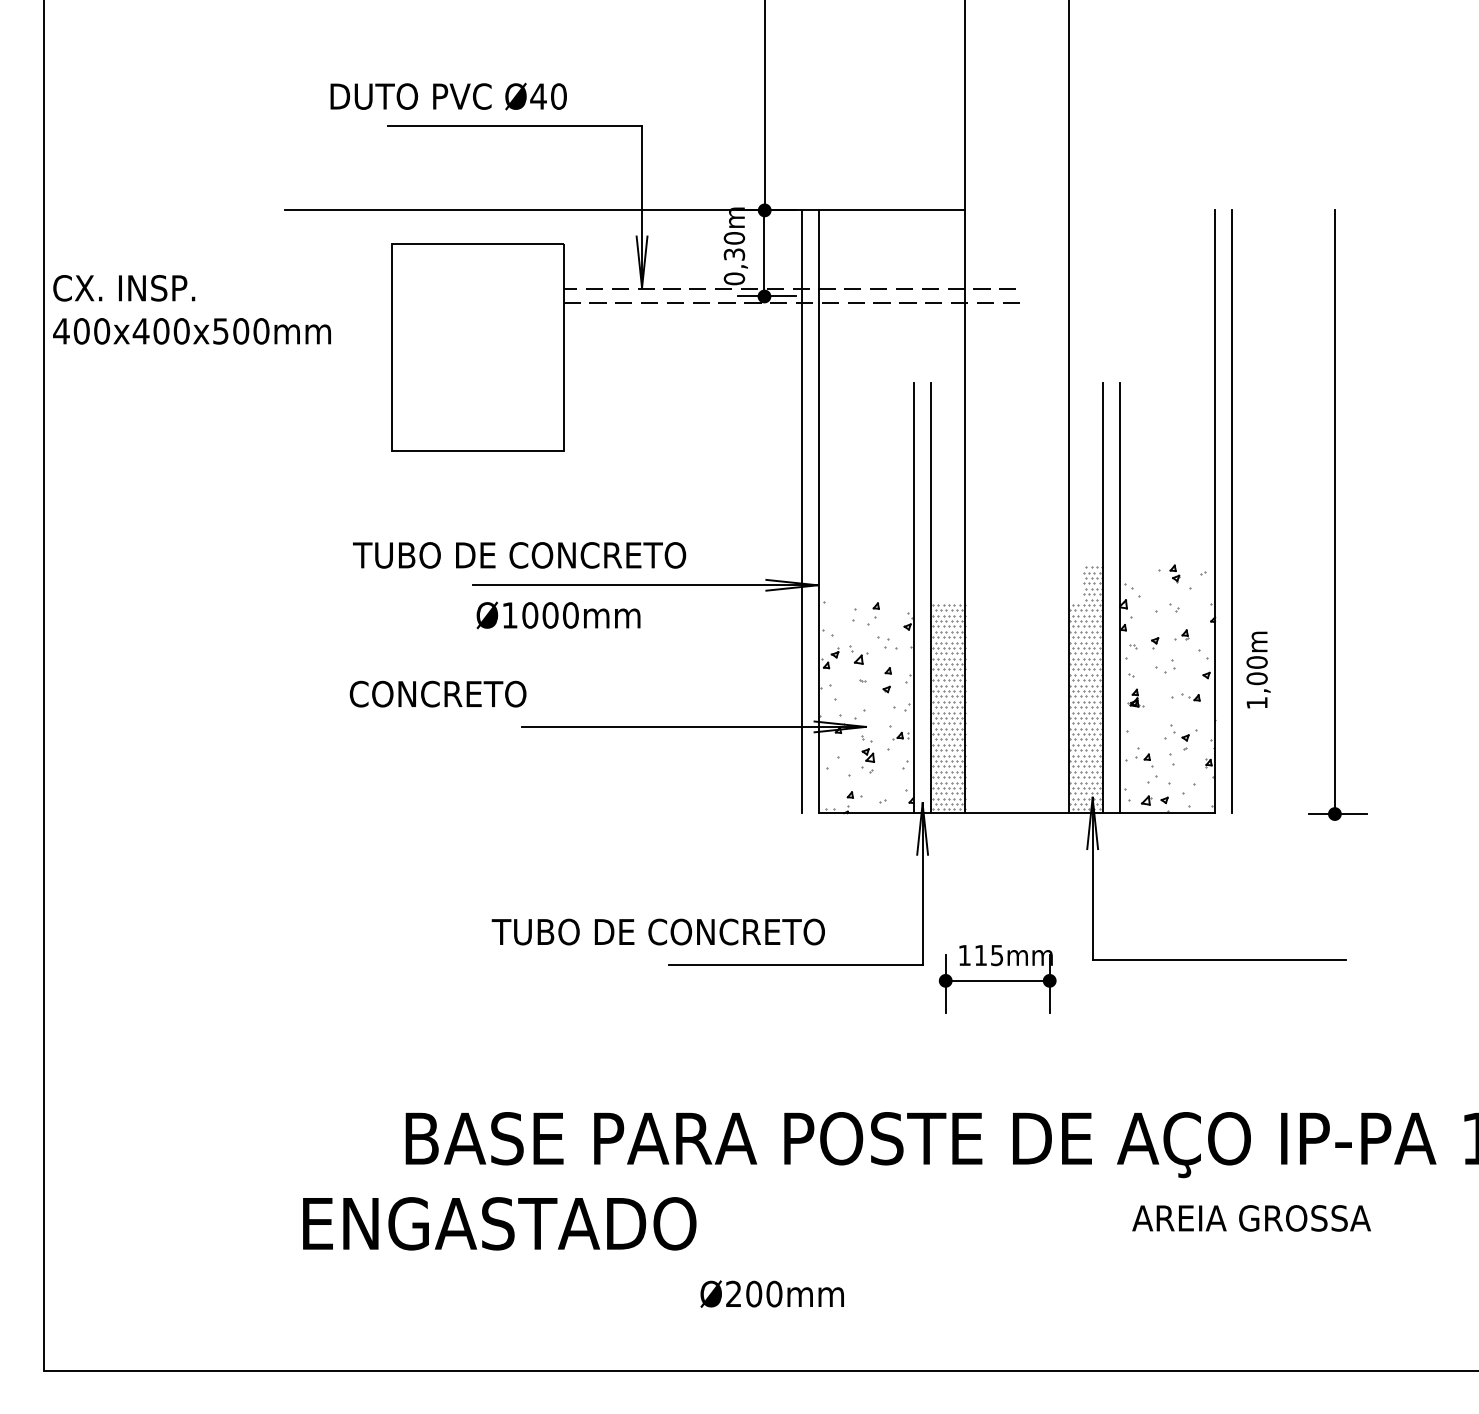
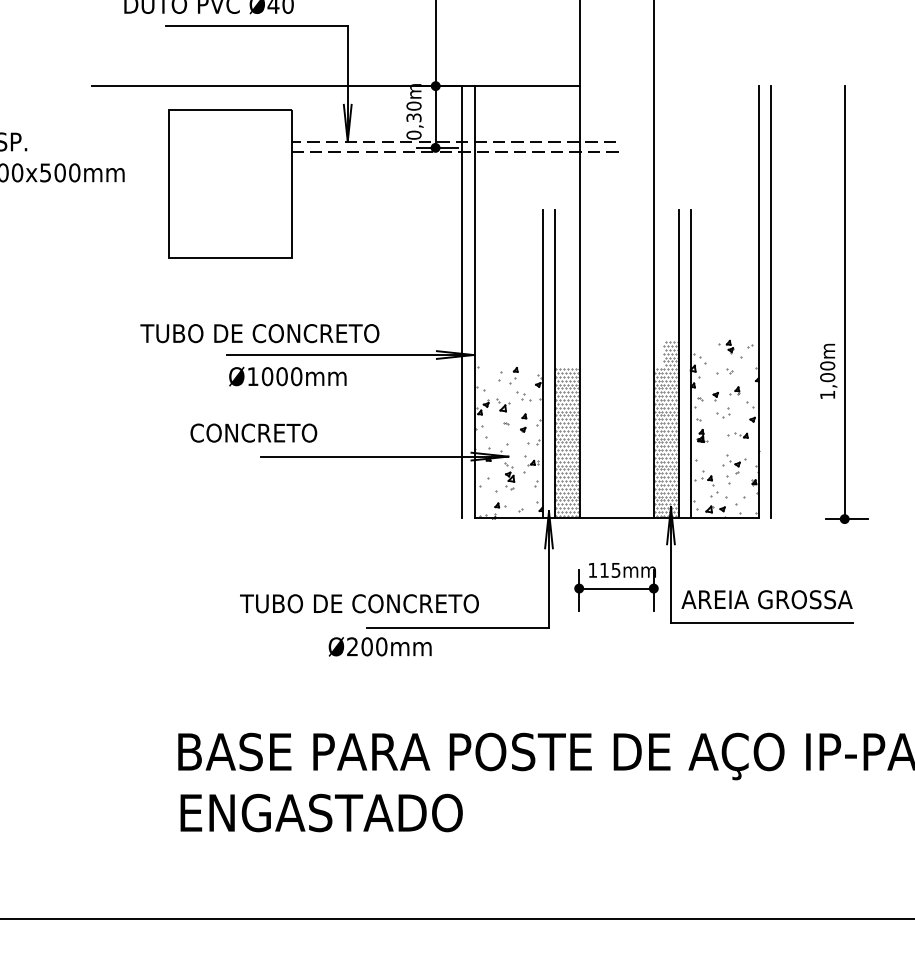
text: (1258, 669) -> (828, 370), moved
text: (437, 693) -> (253, 432), moved
part: (997, 979) -> (616, 587), moved
text: (1251, 1218) -> (766, 599), moved
text: (499, 1223) -> (321, 812), moved
text: (771, 1293) -> (379, 646), moved

